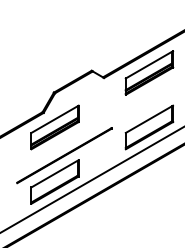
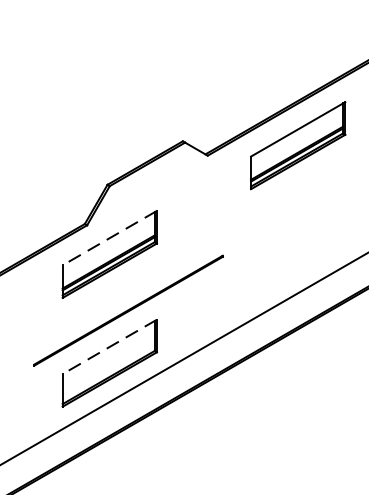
line: (54, 119) -> (108, 238), solid -> dashed
part: (149, 127) -> (298, 254), removed
line: (54, 174) -> (108, 348), solid -> dashed

